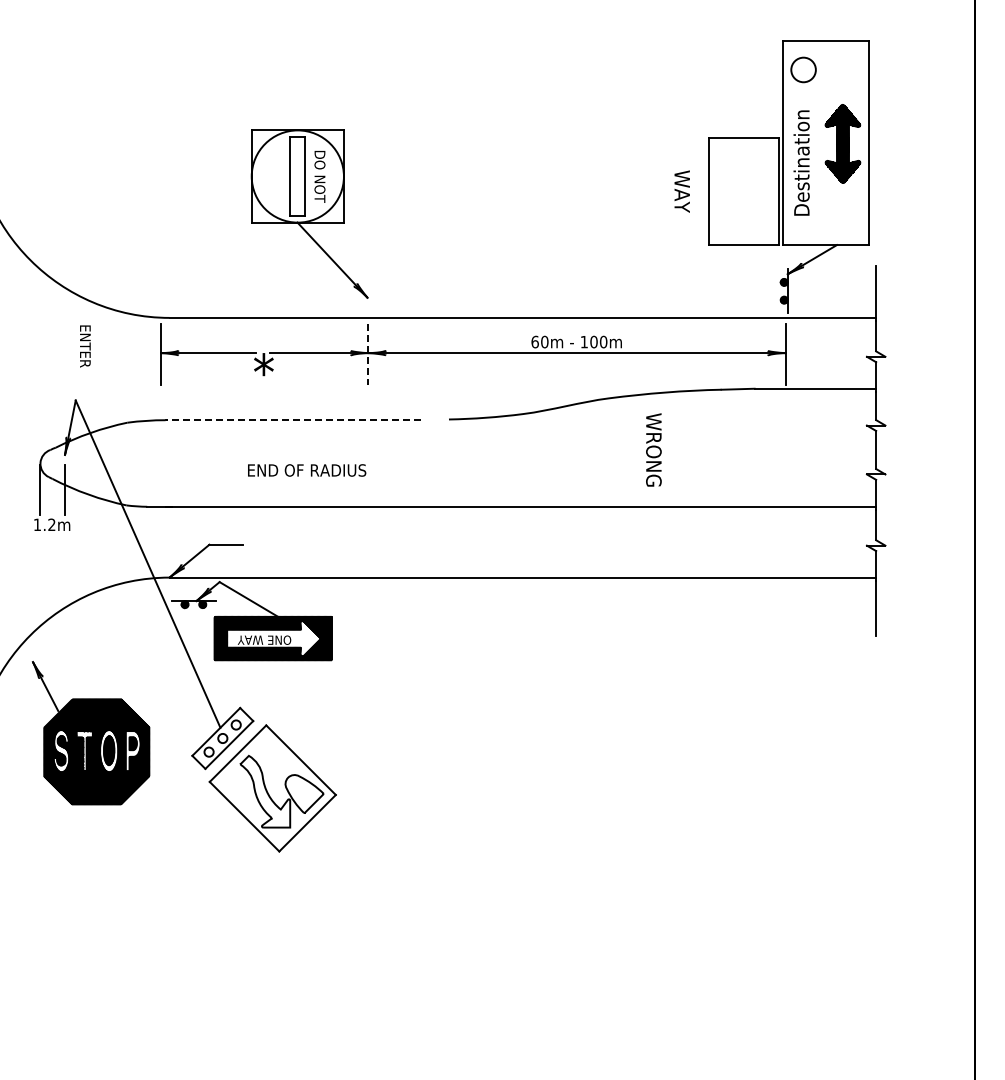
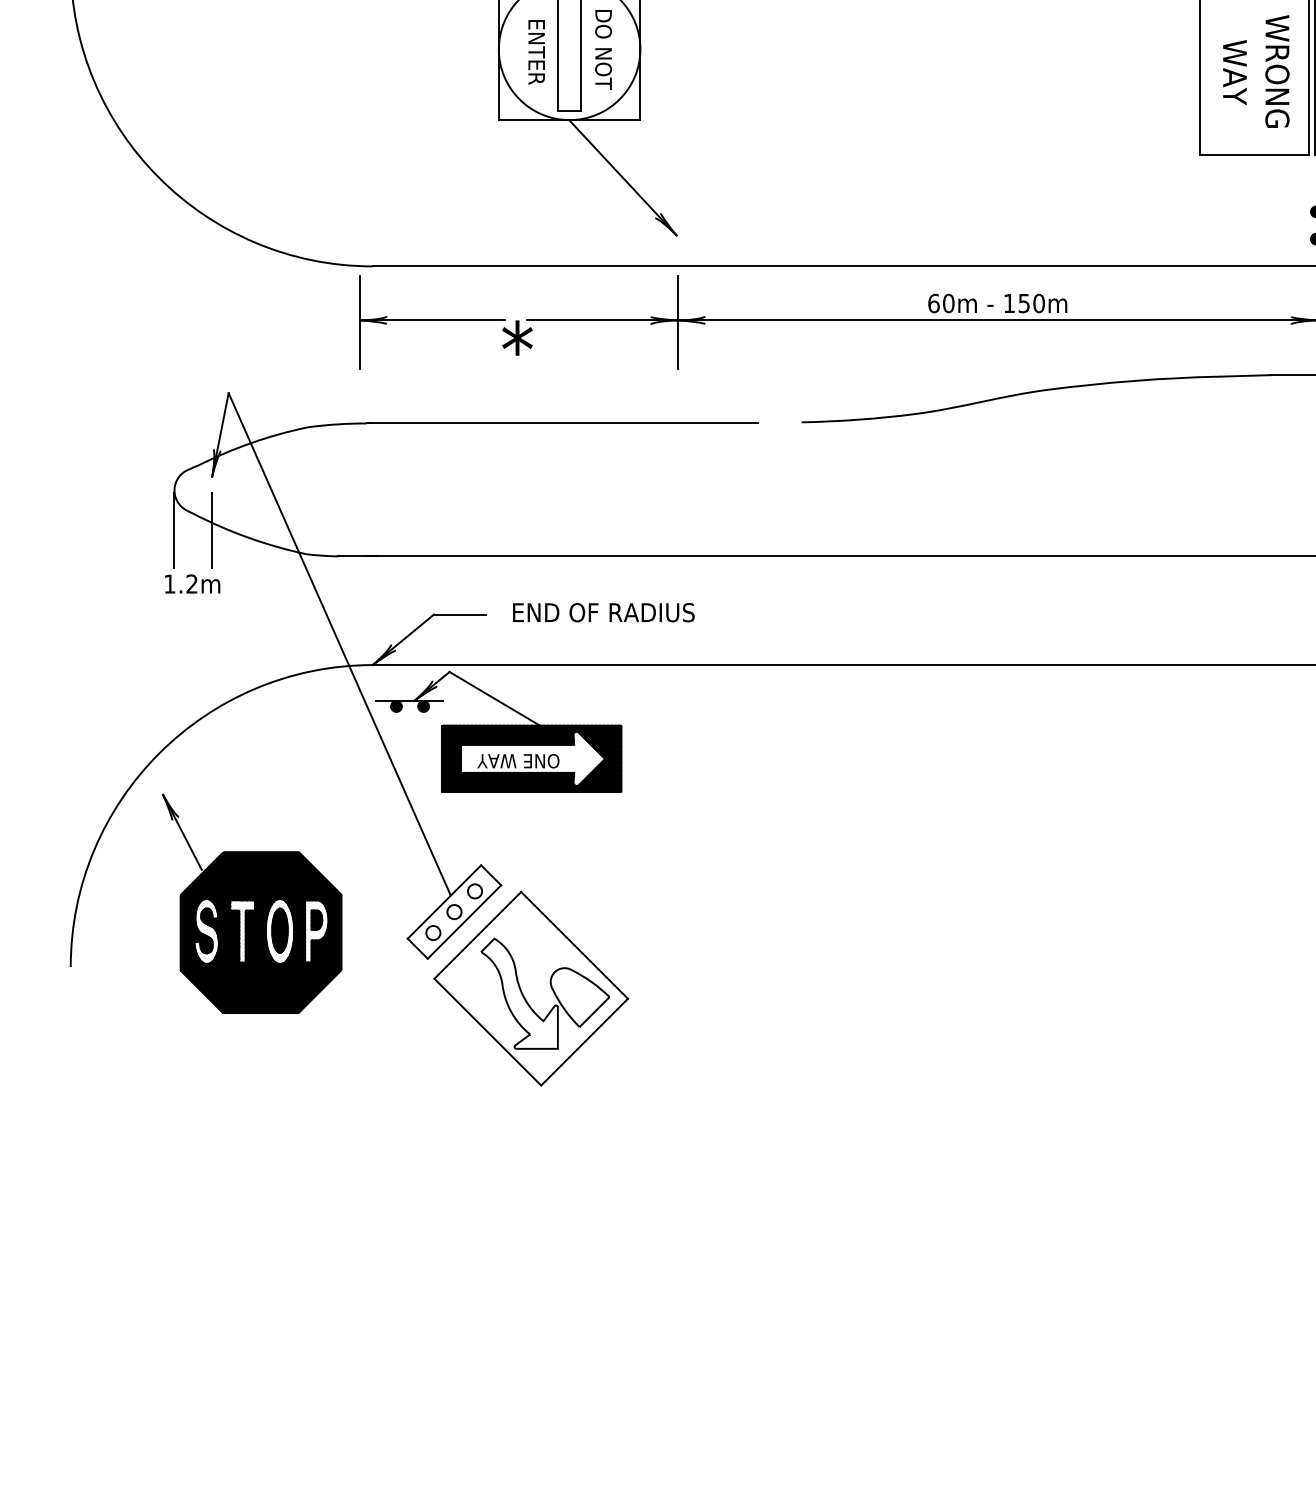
text: (681, 191) -> (1233, 72), moved
text: (593, 341) -> (1023, 302), 100m -> 150m
text: (85, 346) -> (536, 52), moved
line: (368, 354) -> (678, 322), dashed -> solid
line: (292, 420) -> (561, 423), dashed -> solid
text: (653, 449) -> (1276, 70), moved
text: (307, 470) -> (604, 612), moved

